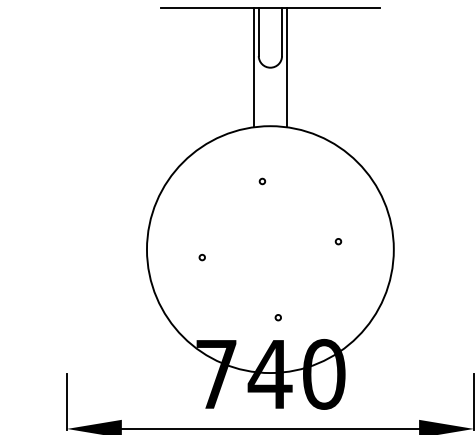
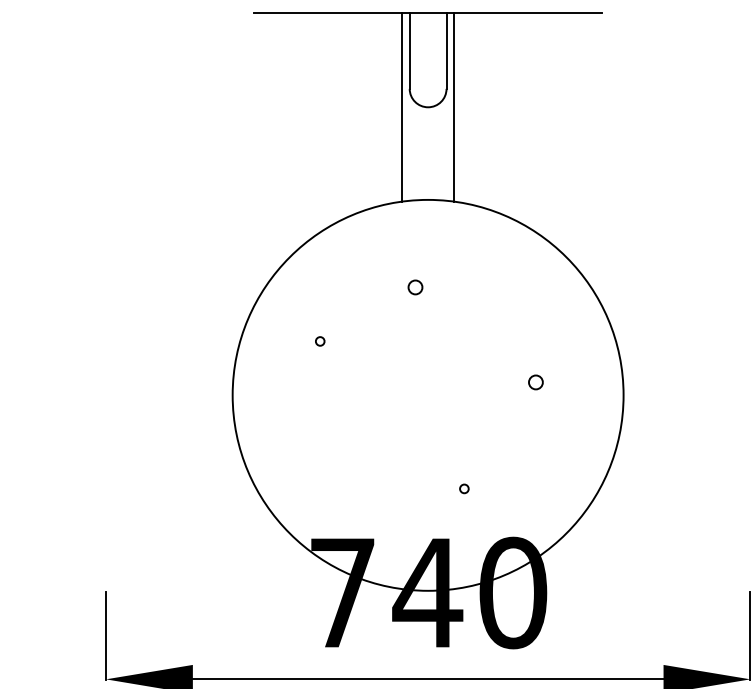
circle: (262, 181) -> (415, 287), size x1.6
circle: (338, 241) -> (535, 382), size x1.6
circle: (201, 257) -> (318, 341), moved
circle: (277, 317) -> (463, 488), moved

